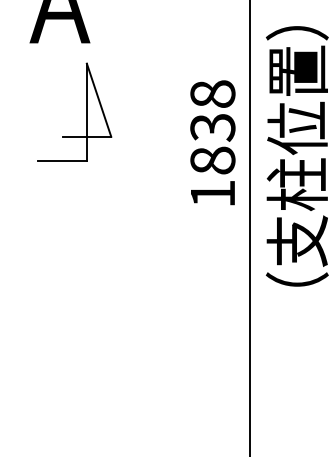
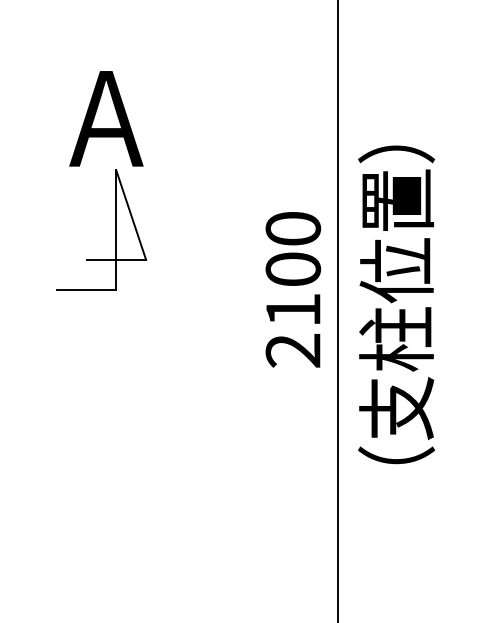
part: (86, 111) -> (115, 229), moved
text: (213, 143) -> (293, 289), 1838 -> 2100

